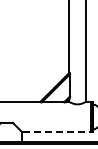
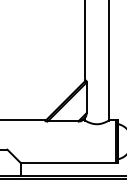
line: (57, 132) -> (69, 163), dashed -> solid

